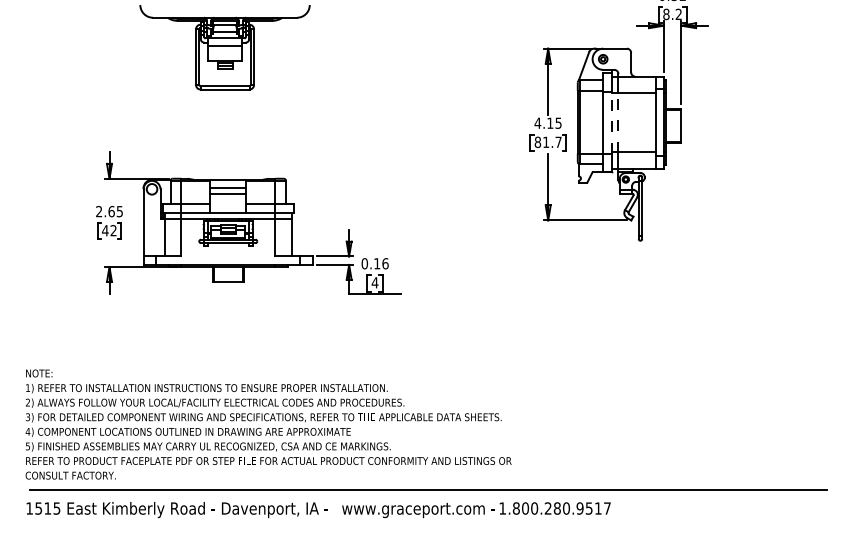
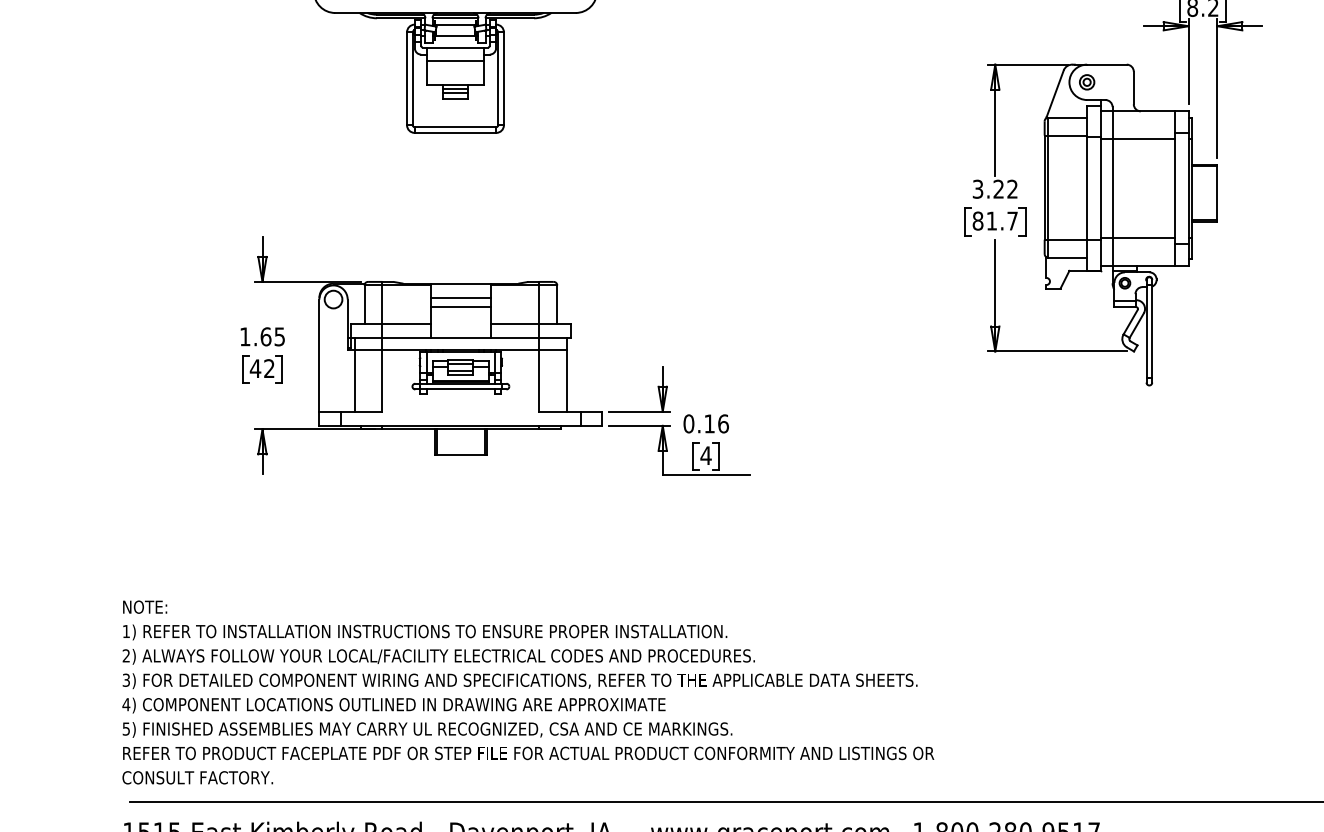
text: (547, 122) -> (994, 187), 4.15 -> 3.22
line: (611, 122) -> (1100, 187), dashed -> solid
line: (618, 122) -> (1112, 187), dashed -> solid
text: (99, 211) -> (245, 336), 2.65 -> 1.65

